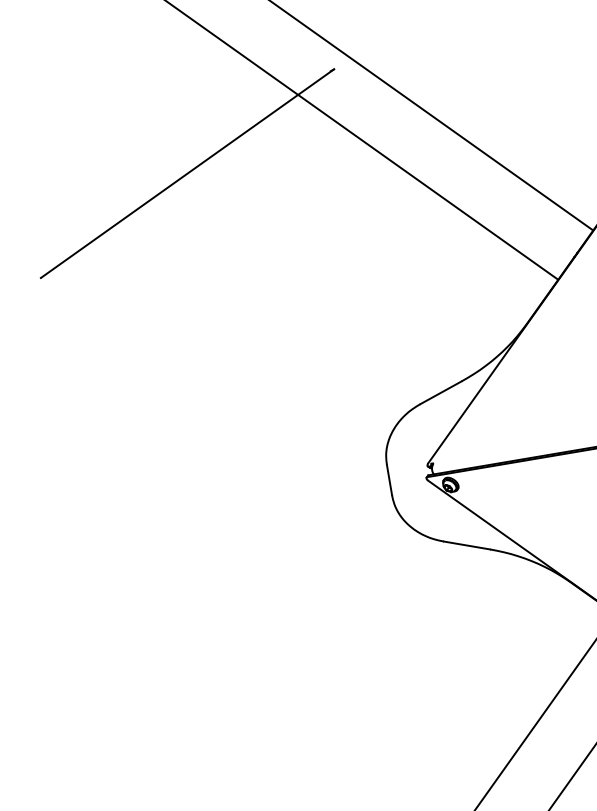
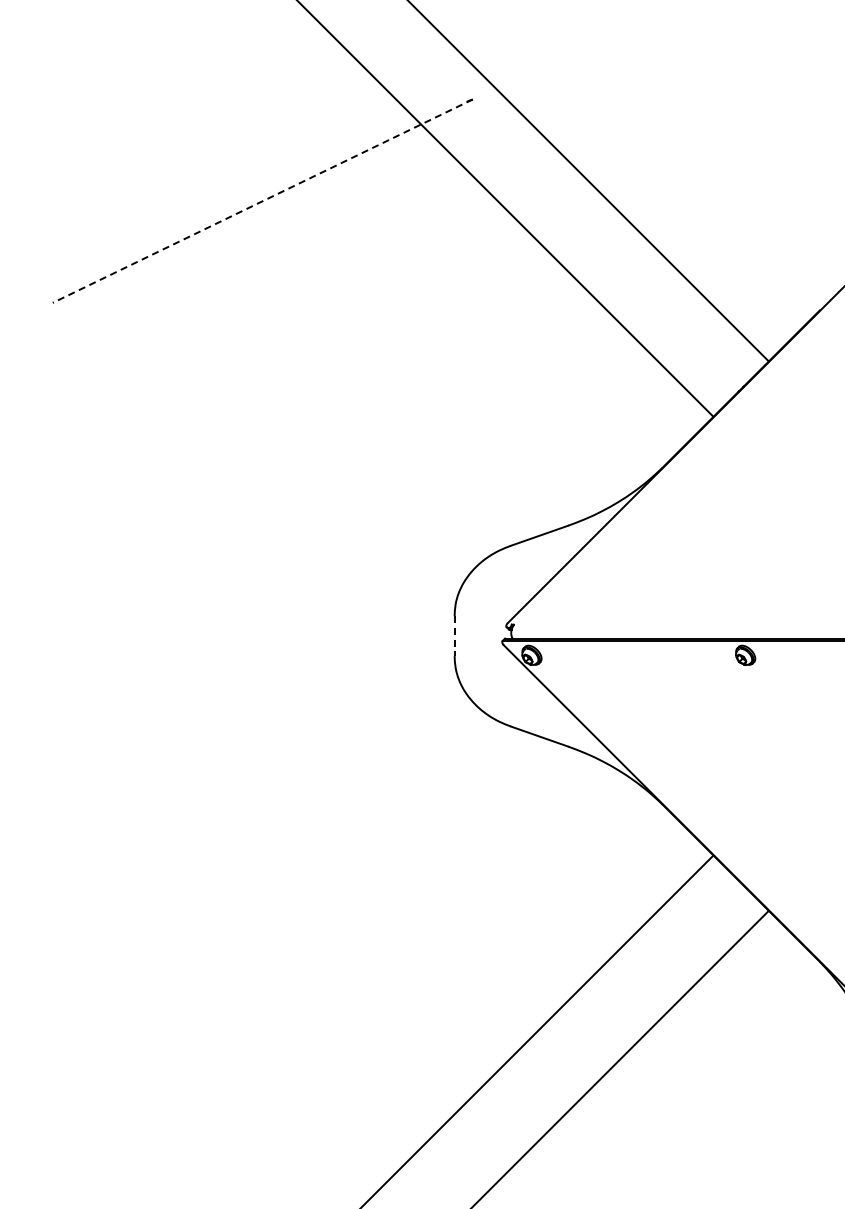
line: (187, 173) -> (262, 201), solid -> dashed
line: (389, 480) -> (454, 636), solid -> dashed

